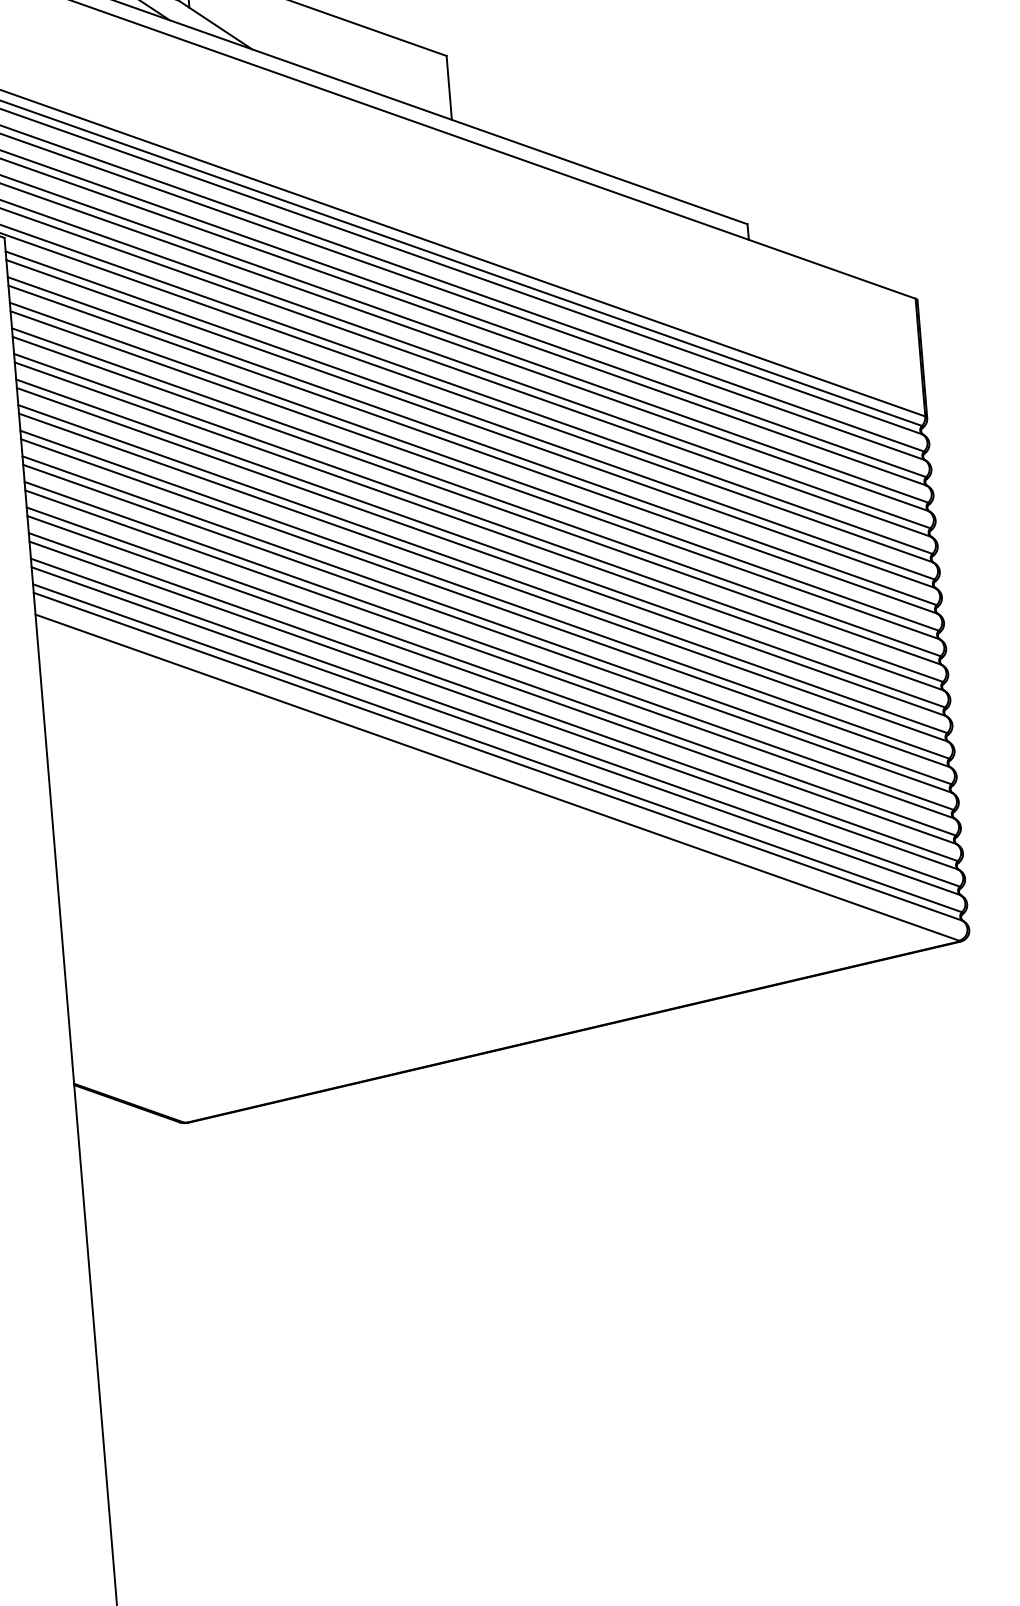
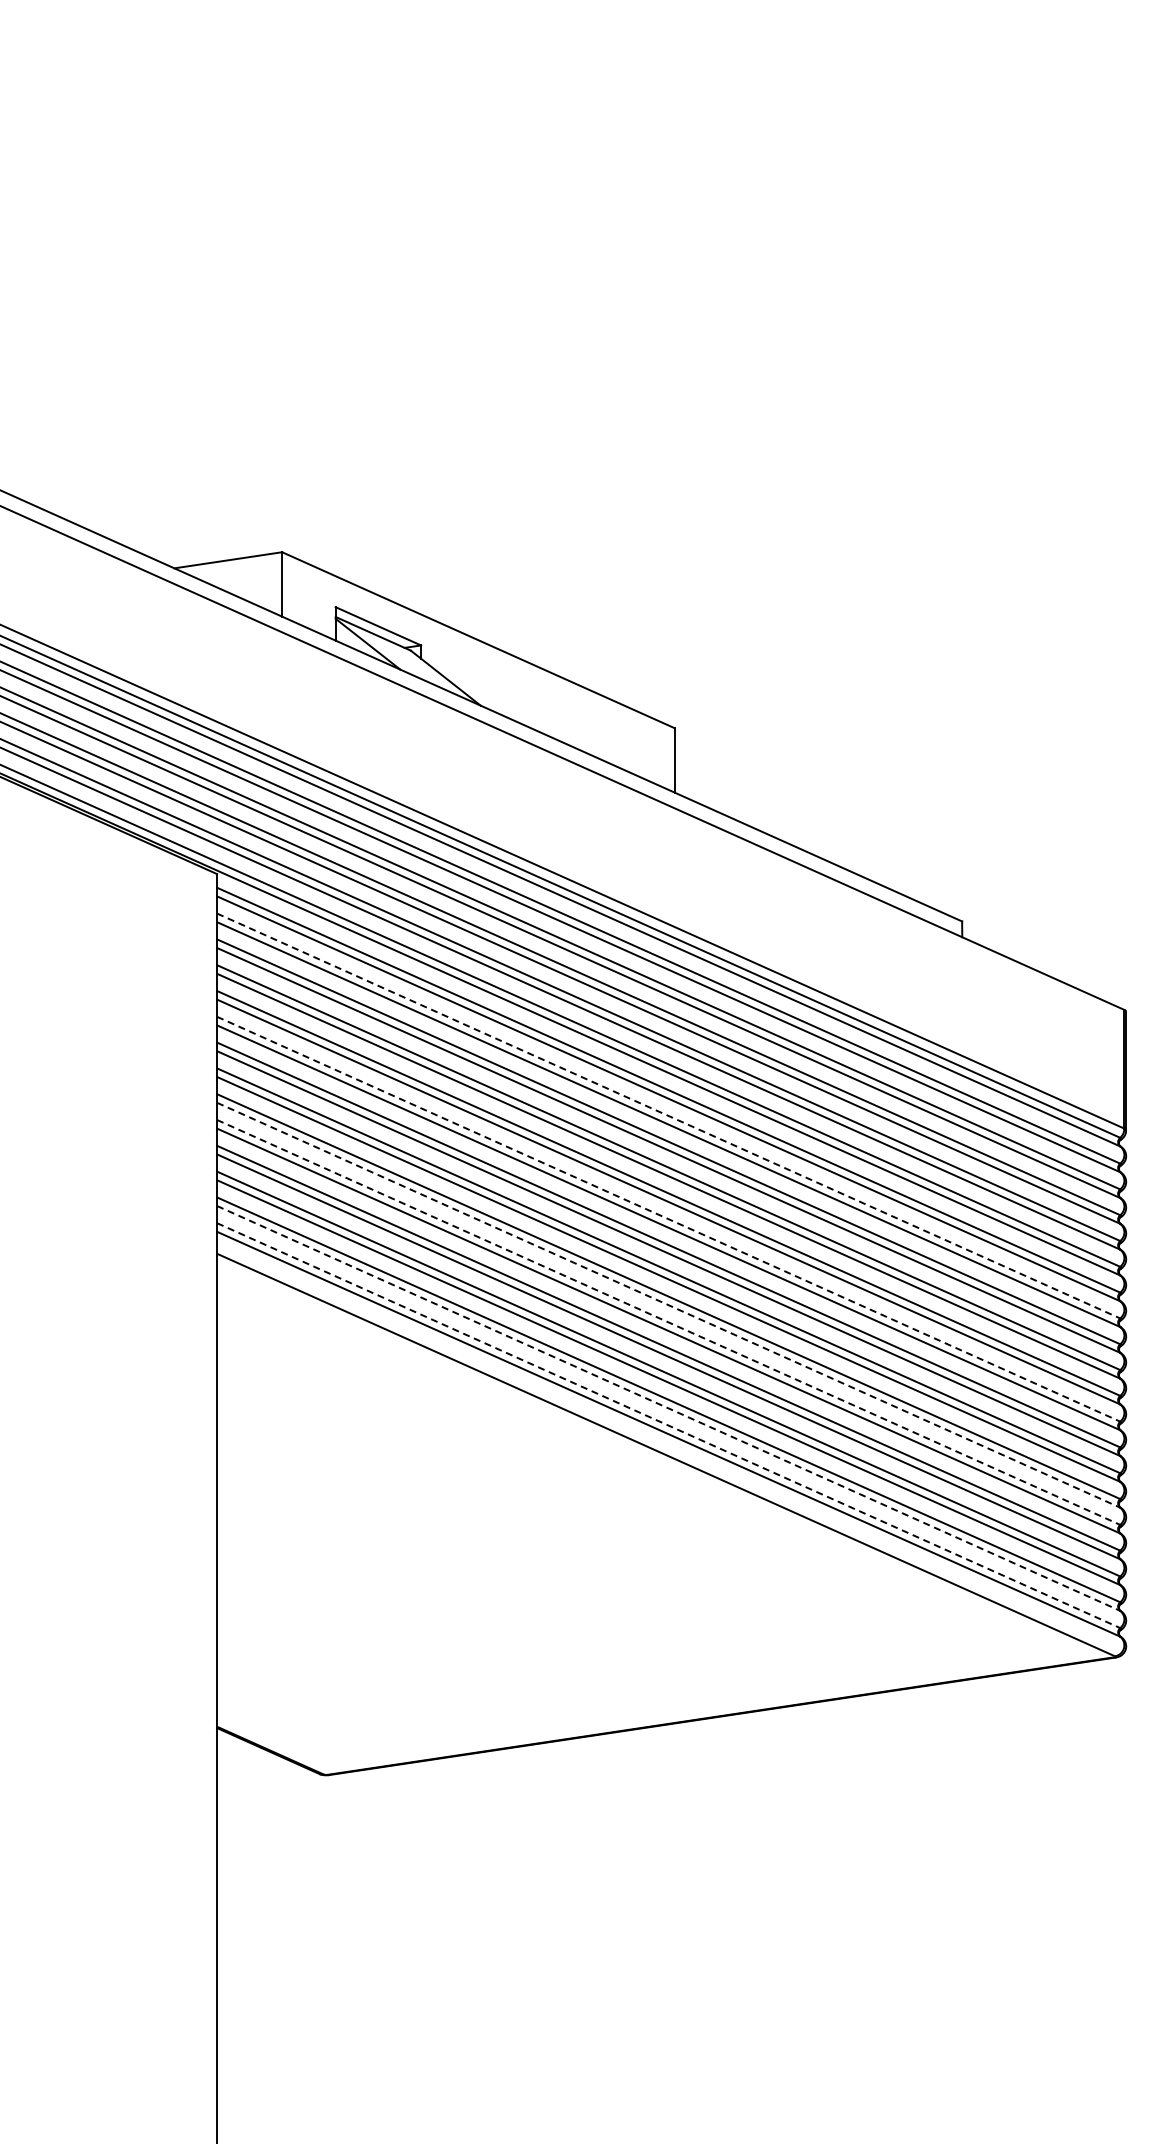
line: (472, 441) -> (668, 1116), solid -> dashed
line: (480, 543) -> (668, 1219), solid -> dashed
line: (487, 629) -> (668, 1305), solid -> dashed
line: (488, 645) -> (668, 1322), solid -> dashed
line: (495, 731) -> (668, 1408), solid -> dashed
line: (497, 748) -> (668, 1425), solid -> dashed

